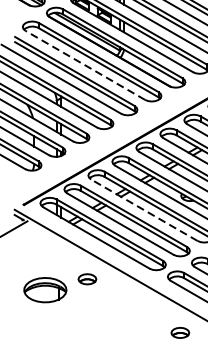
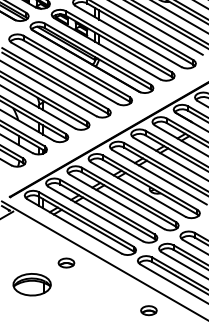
line: (85, 65) -> (64, 73), dashed -> solid
line: (144, 209) -> (117, 201), dashed -> solid
part: (44, 289) -> (31, 284), moved

